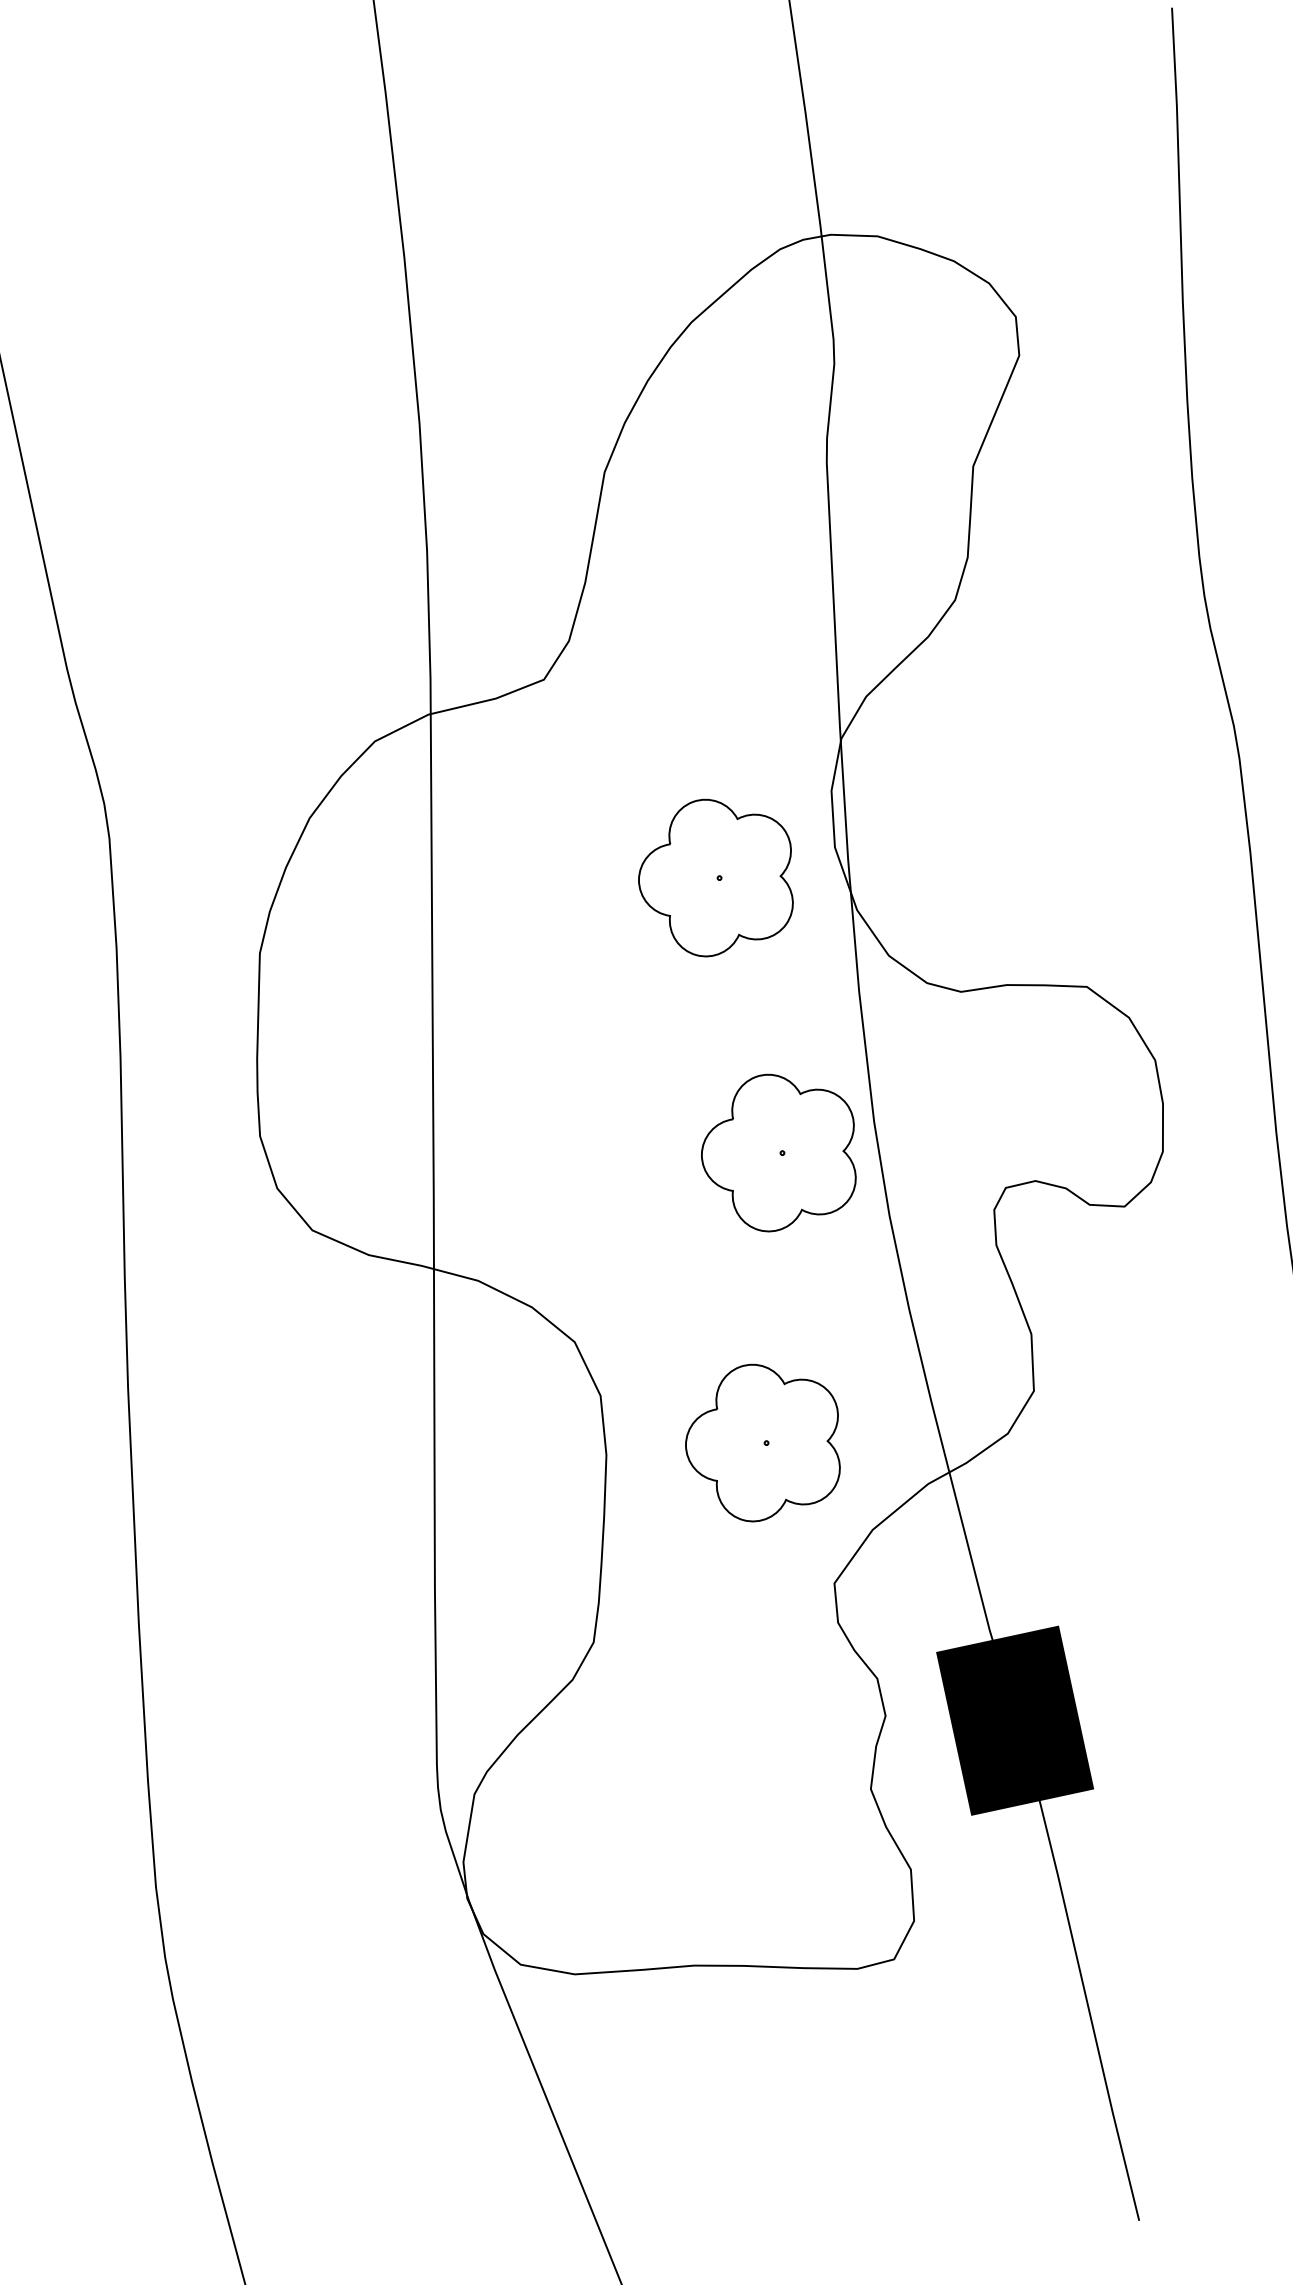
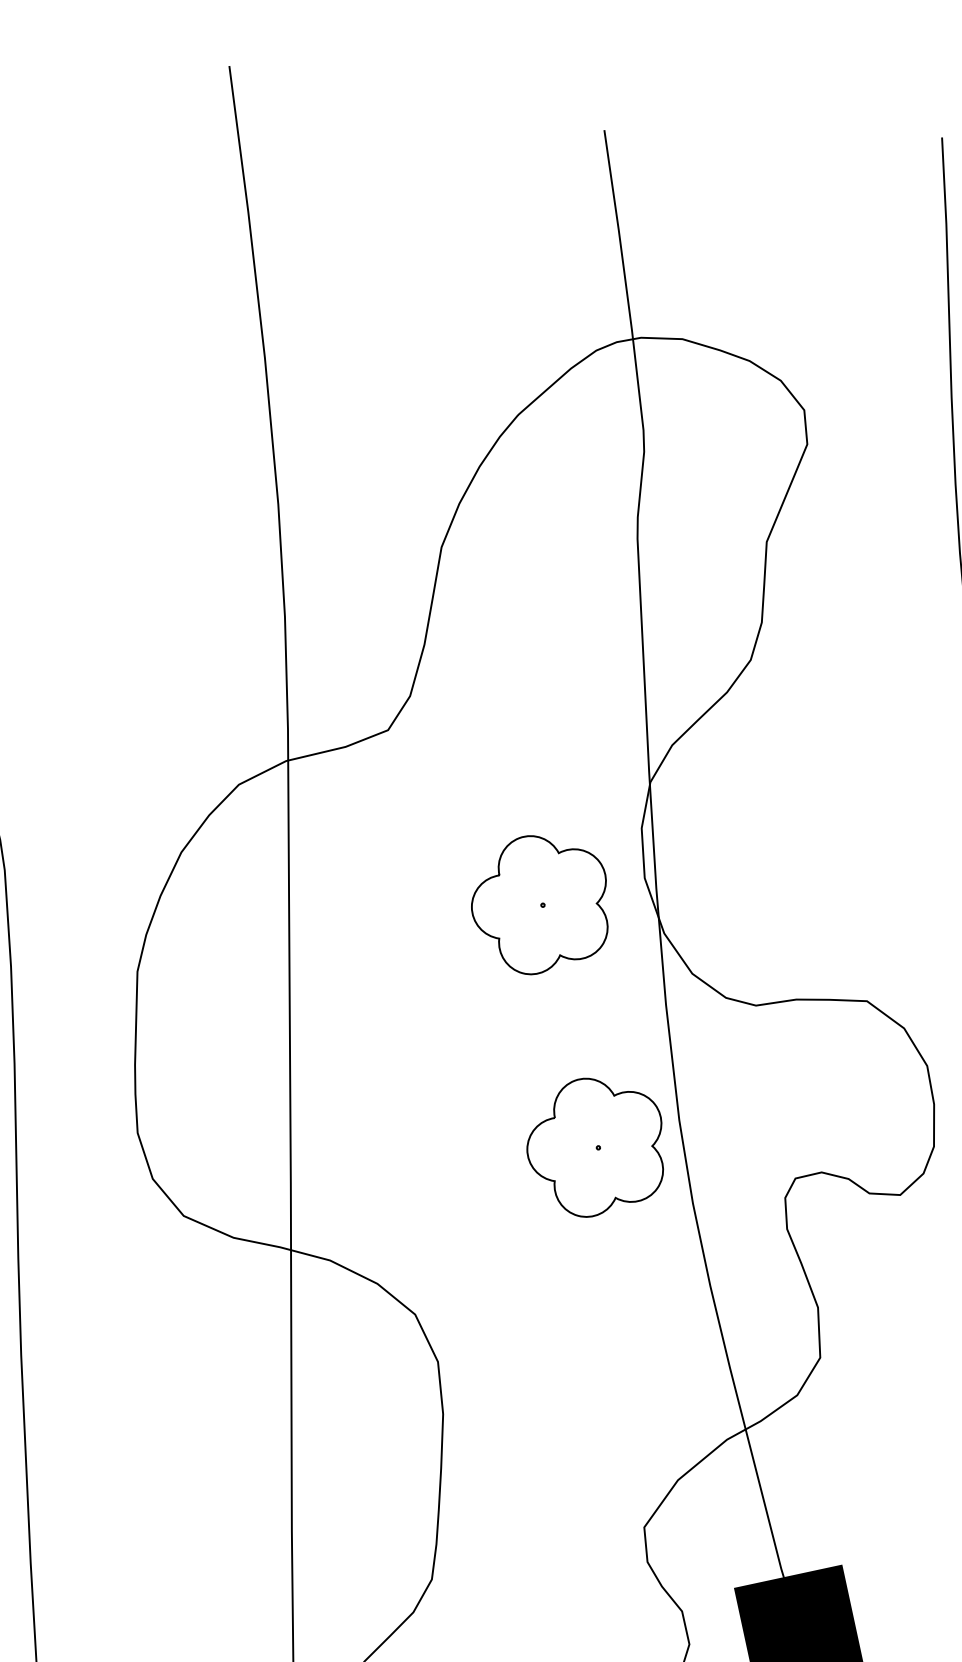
part: (762, 1442) -> (580, 1403), removed

